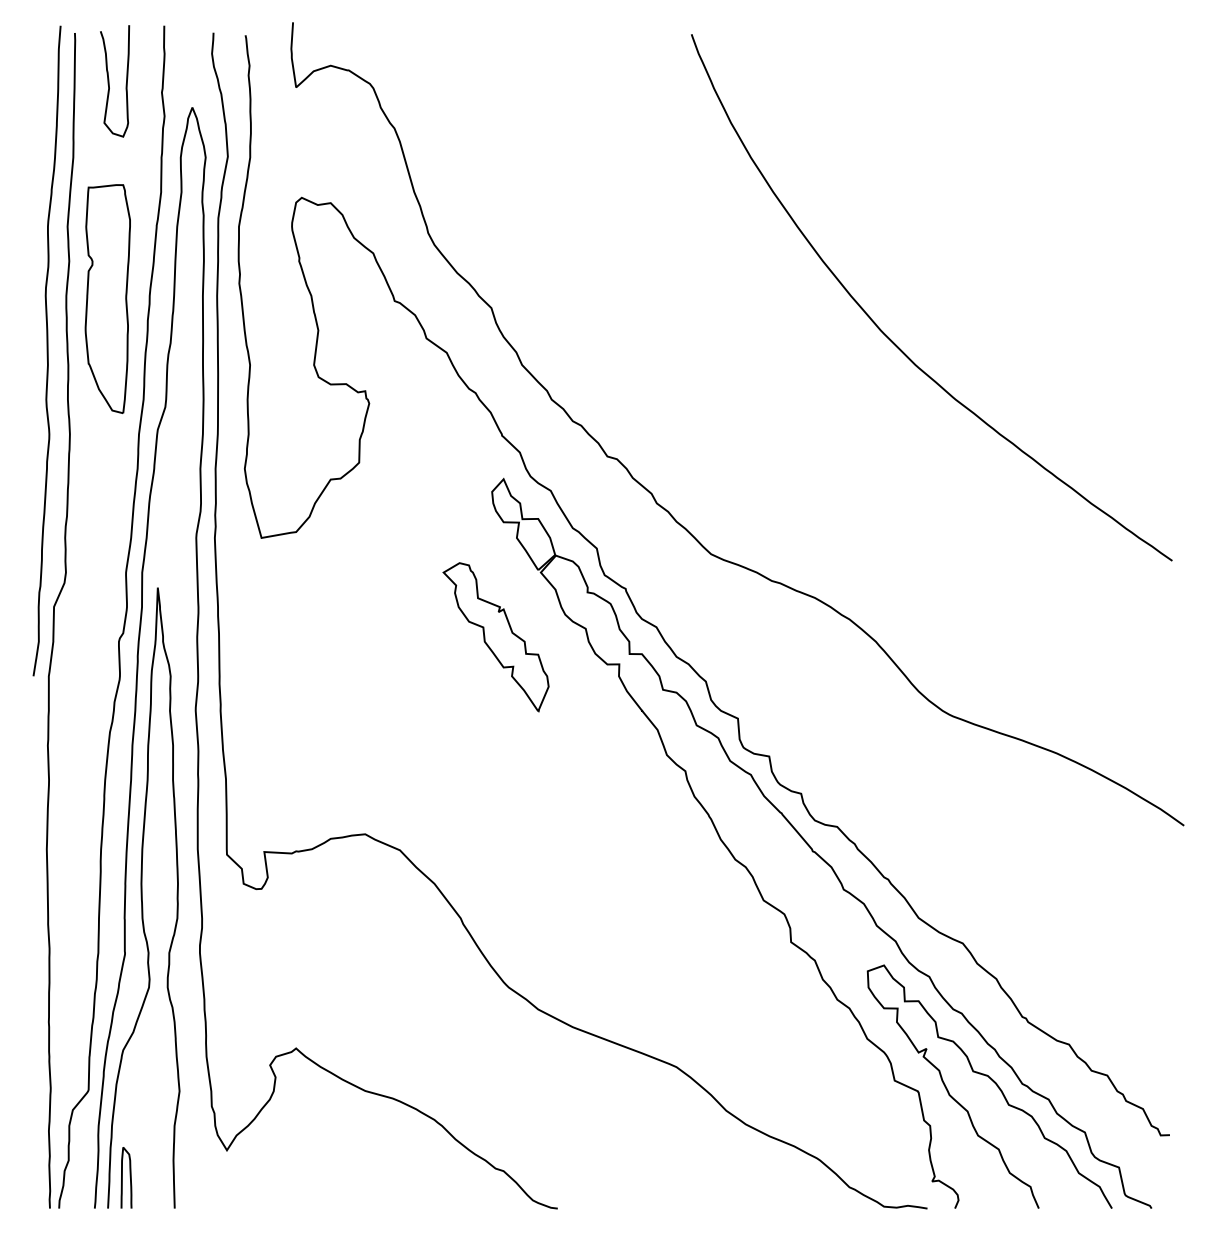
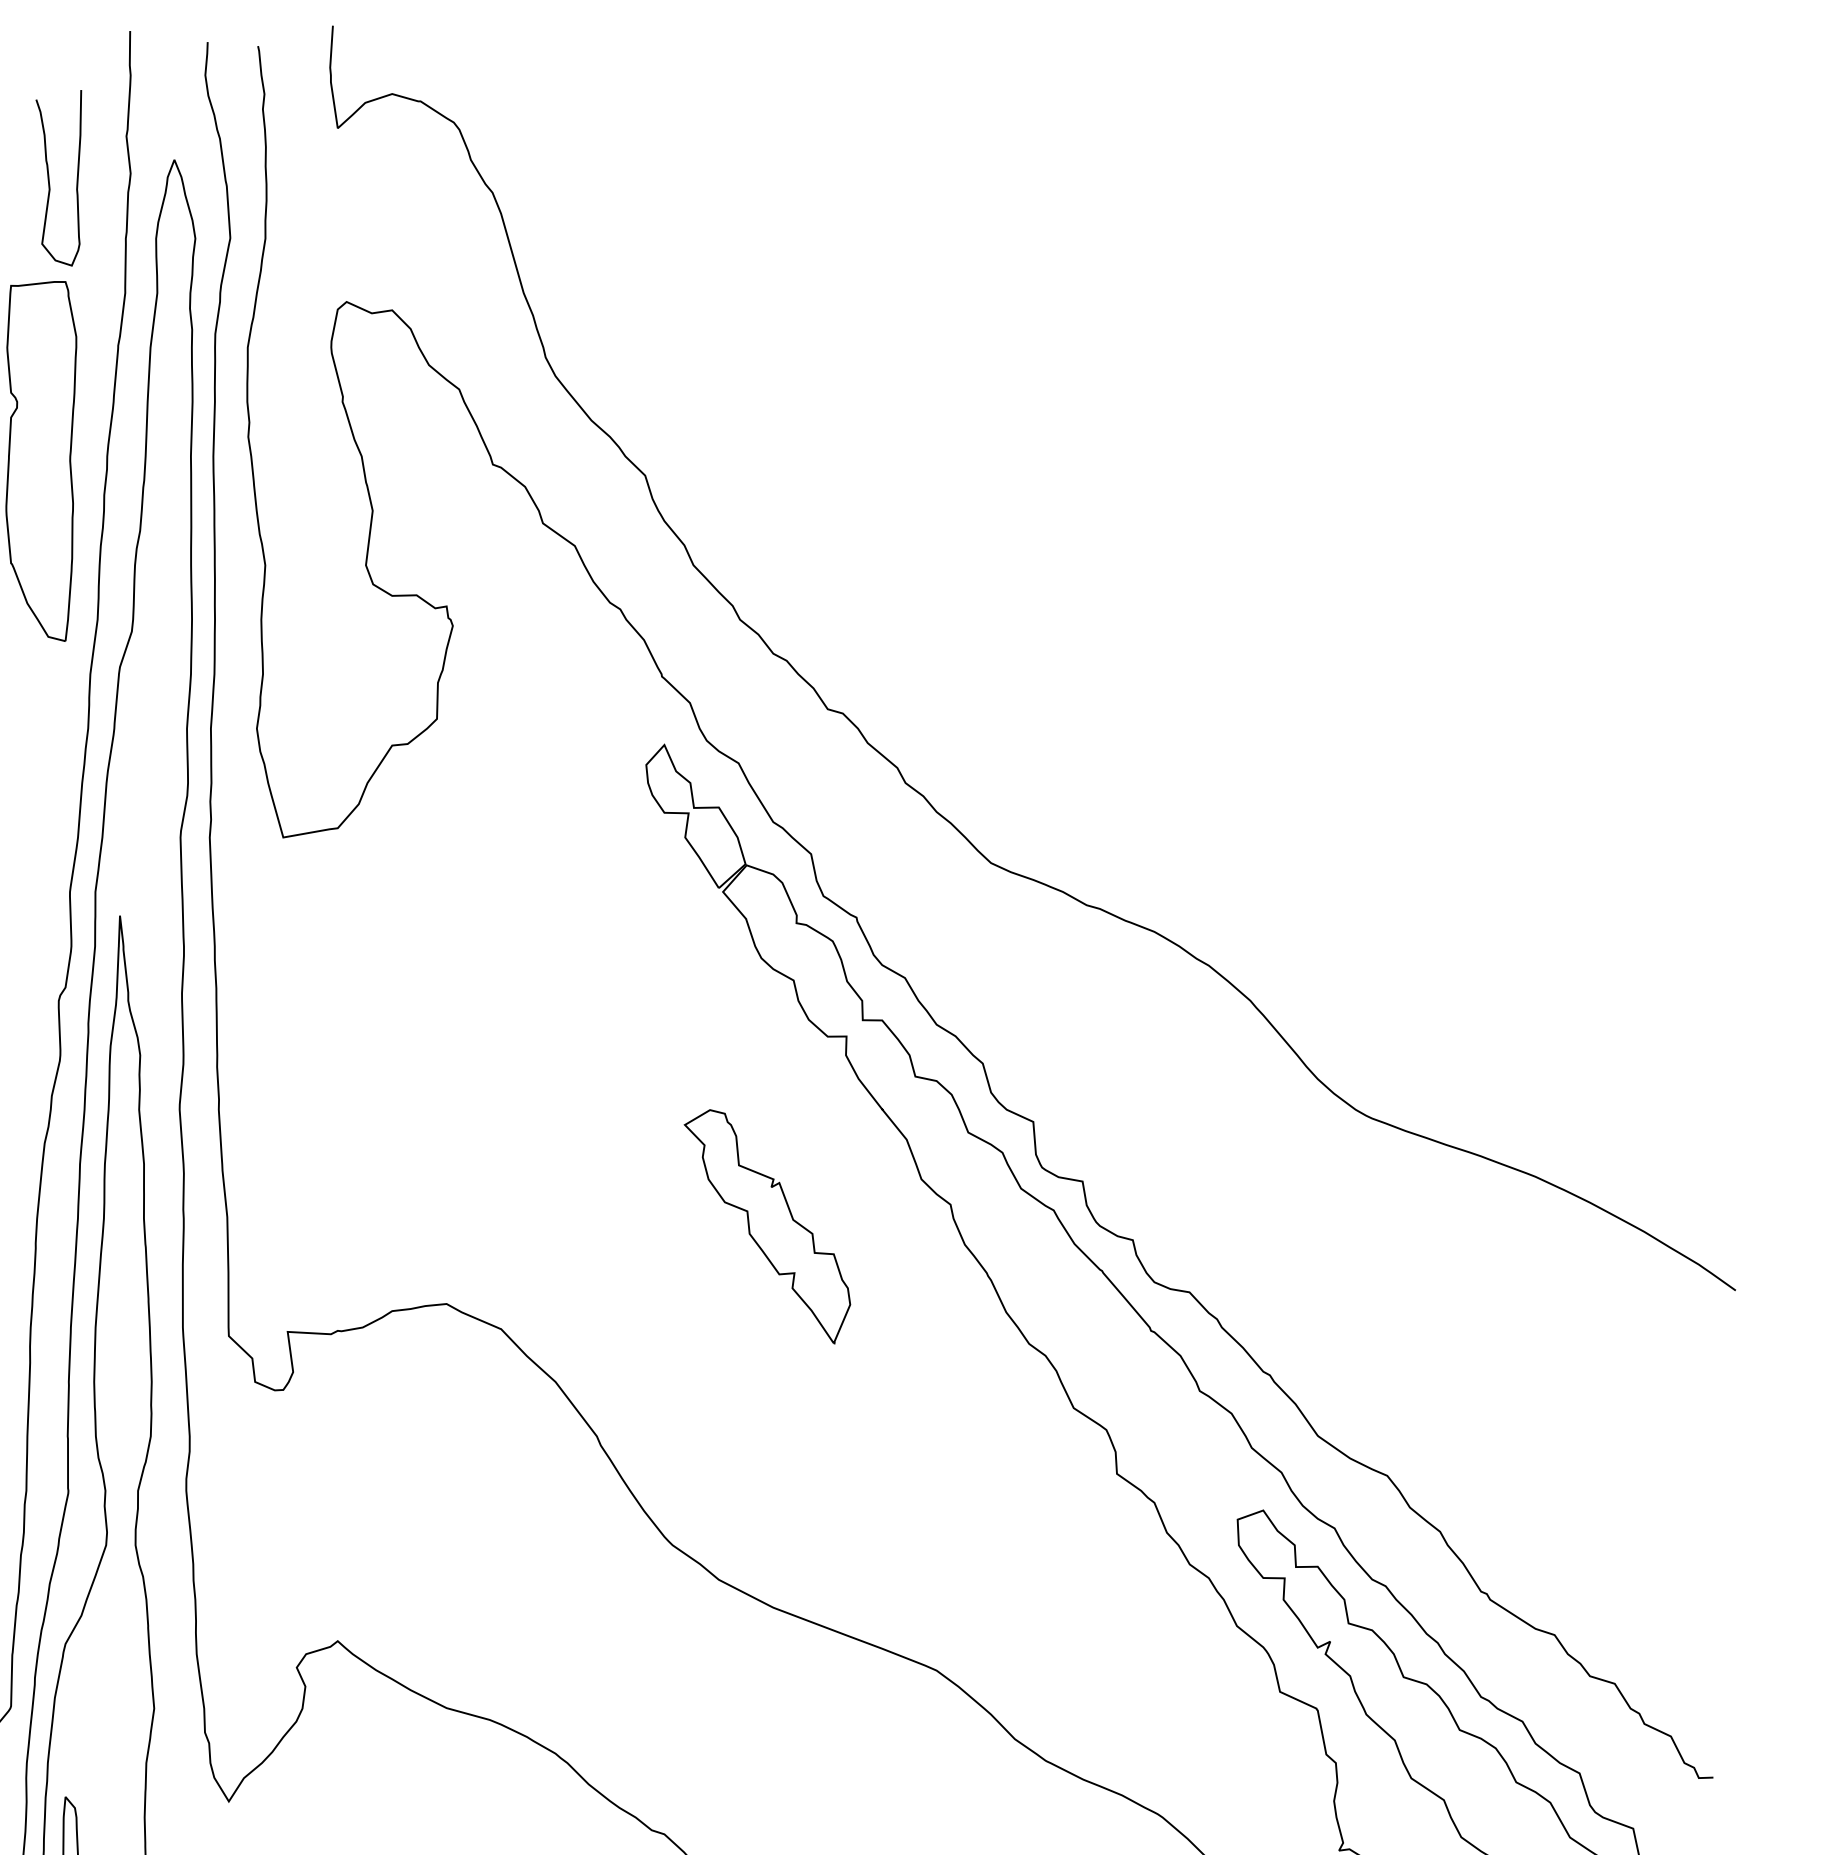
curve: (109, 81) -> (50, 178), moved
curve: (890, 338) -> (1273, 523), removed
part: (495, 637) -> (766, 1227), moved

